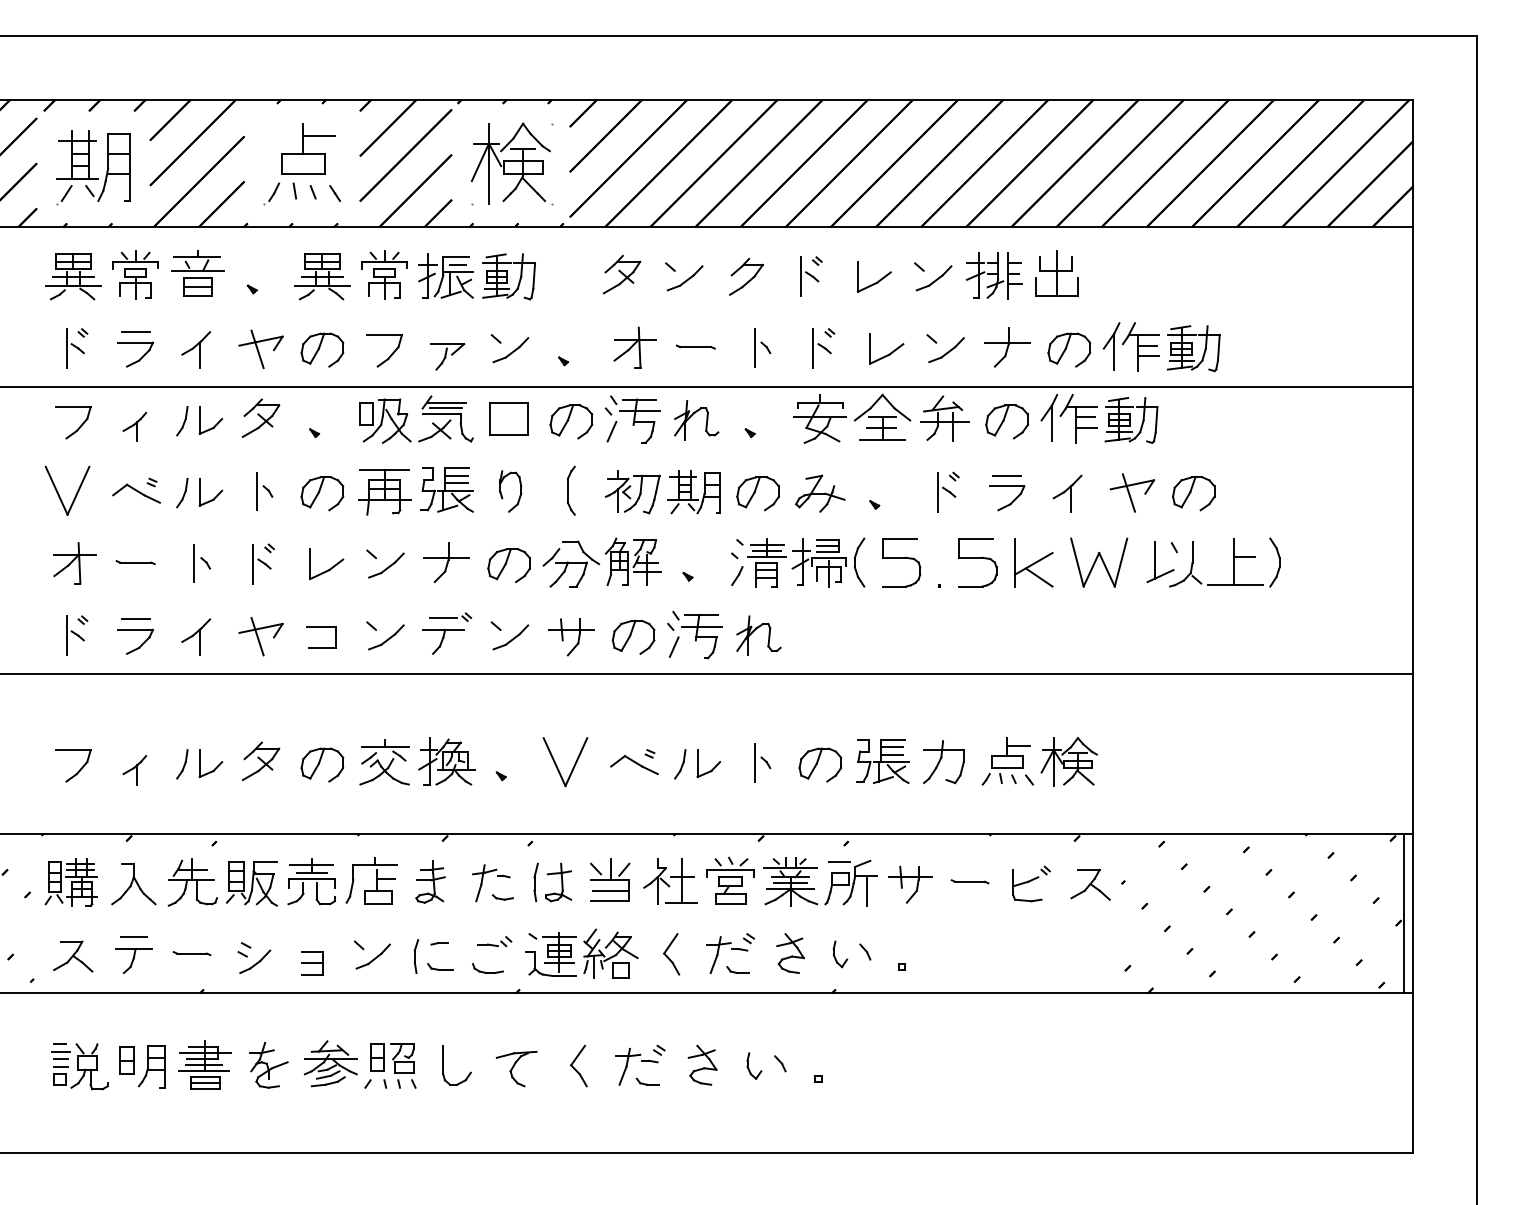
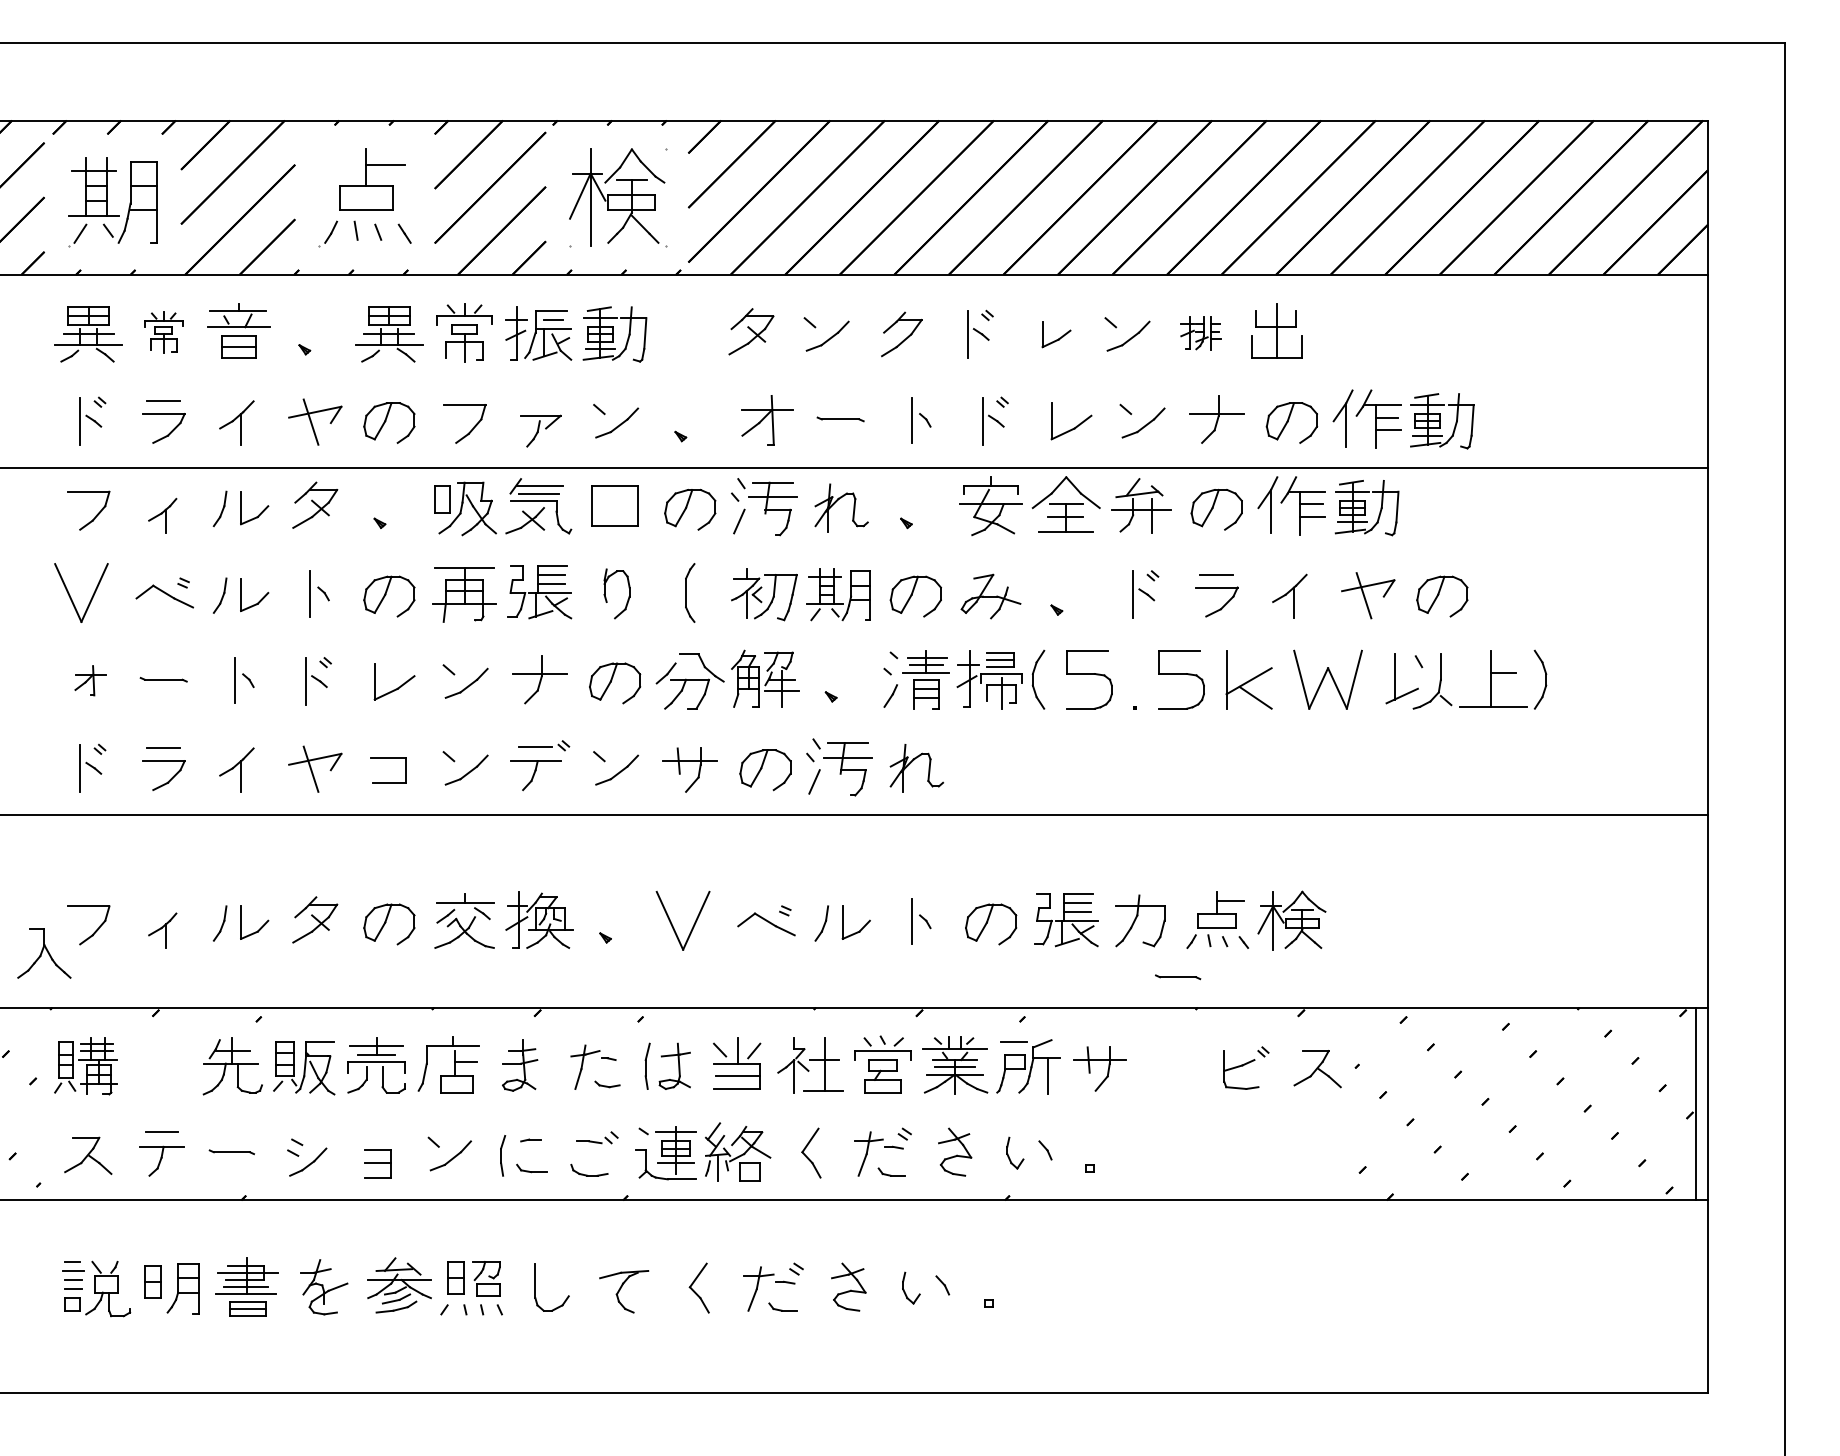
part: (135, 274) -> (163, 331), size x0.7
part: (993, 275) -> (1200, 332), size x0.6
part: (874, 276) -> (1056, 334), size x0.7
part: (74, 563) -> (89, 680), size x0.6
part: (969, 881) -> (1177, 976), moved
part: (133, 884) -> (43, 953), moved

